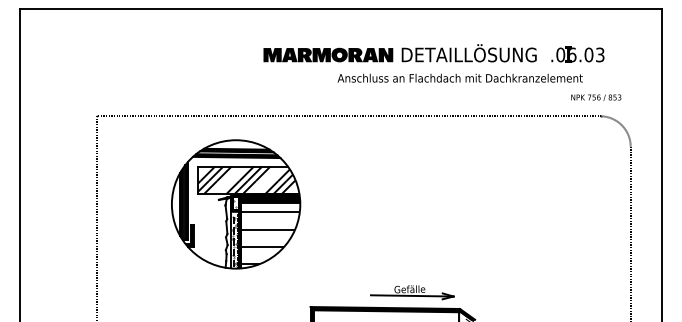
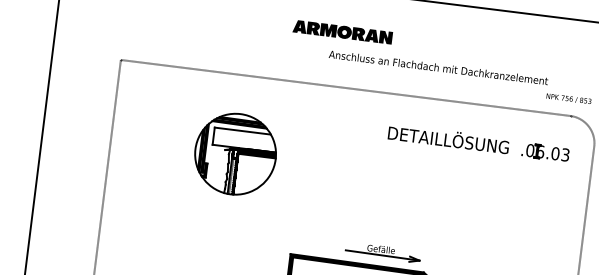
part: (502, 53) -> (478, 142), moved
fill: (272, 55) -> (284, 25), removed
text: (459, 77) -> (438, 67), moved
part: (236, 204) -> (235, 154), size x0.7

